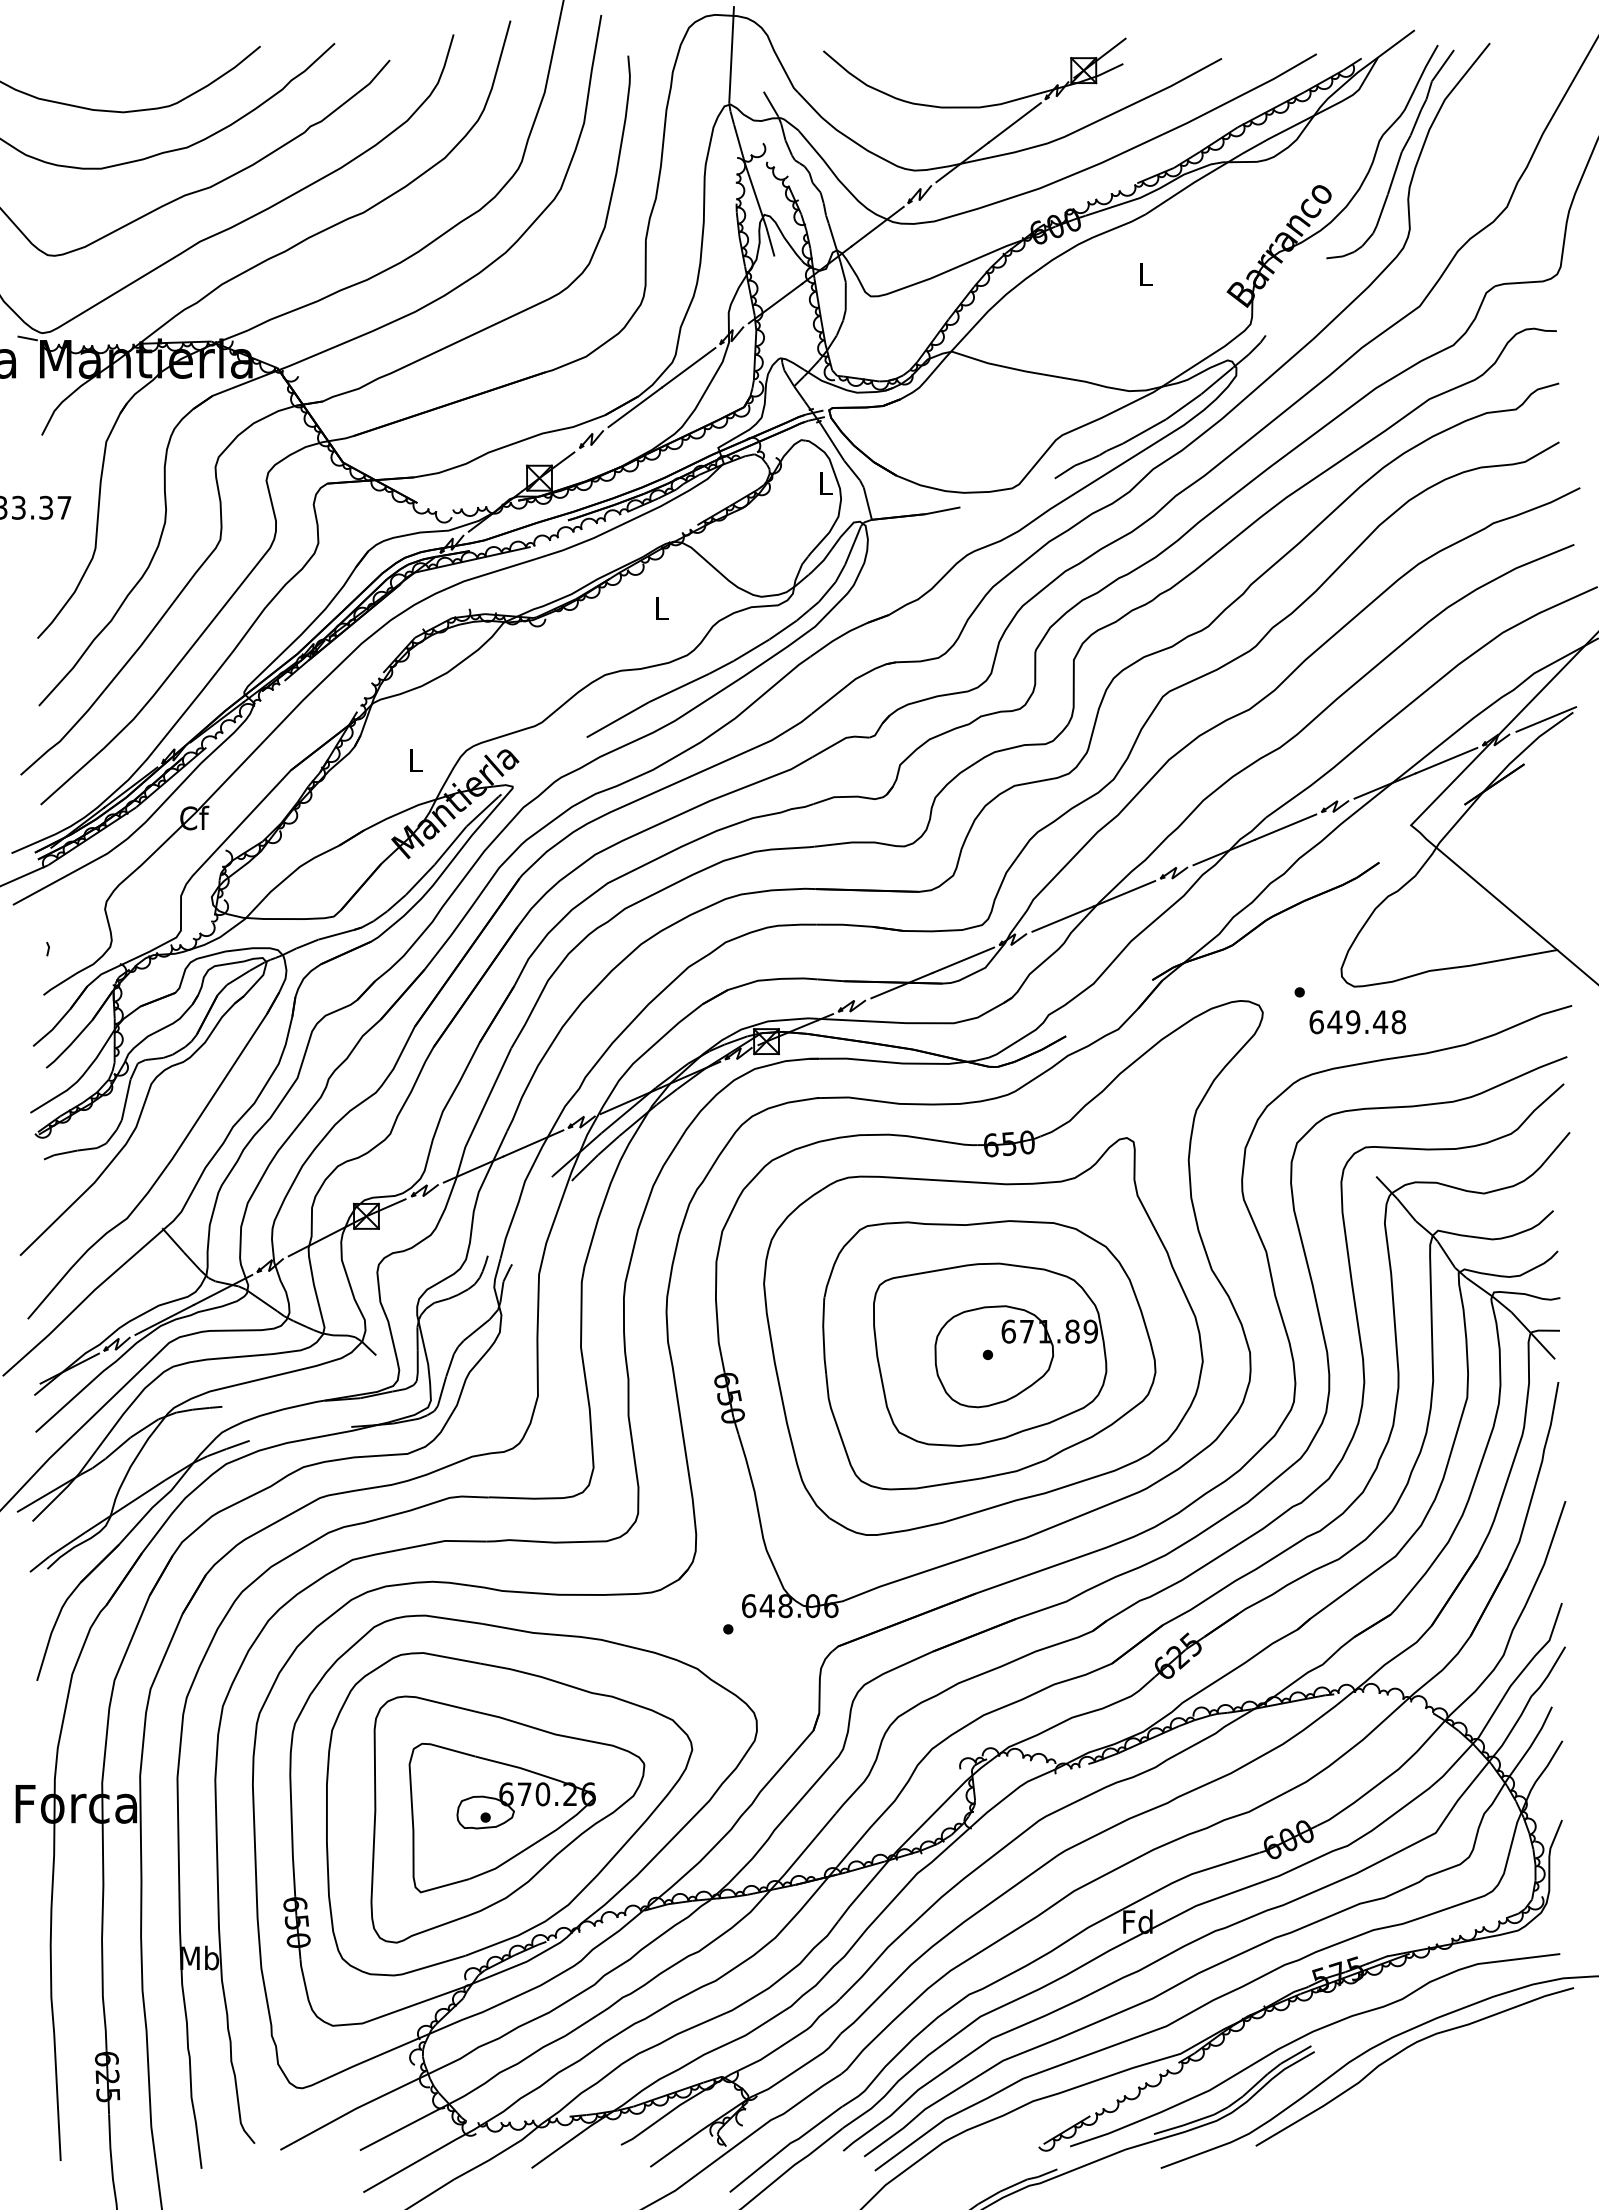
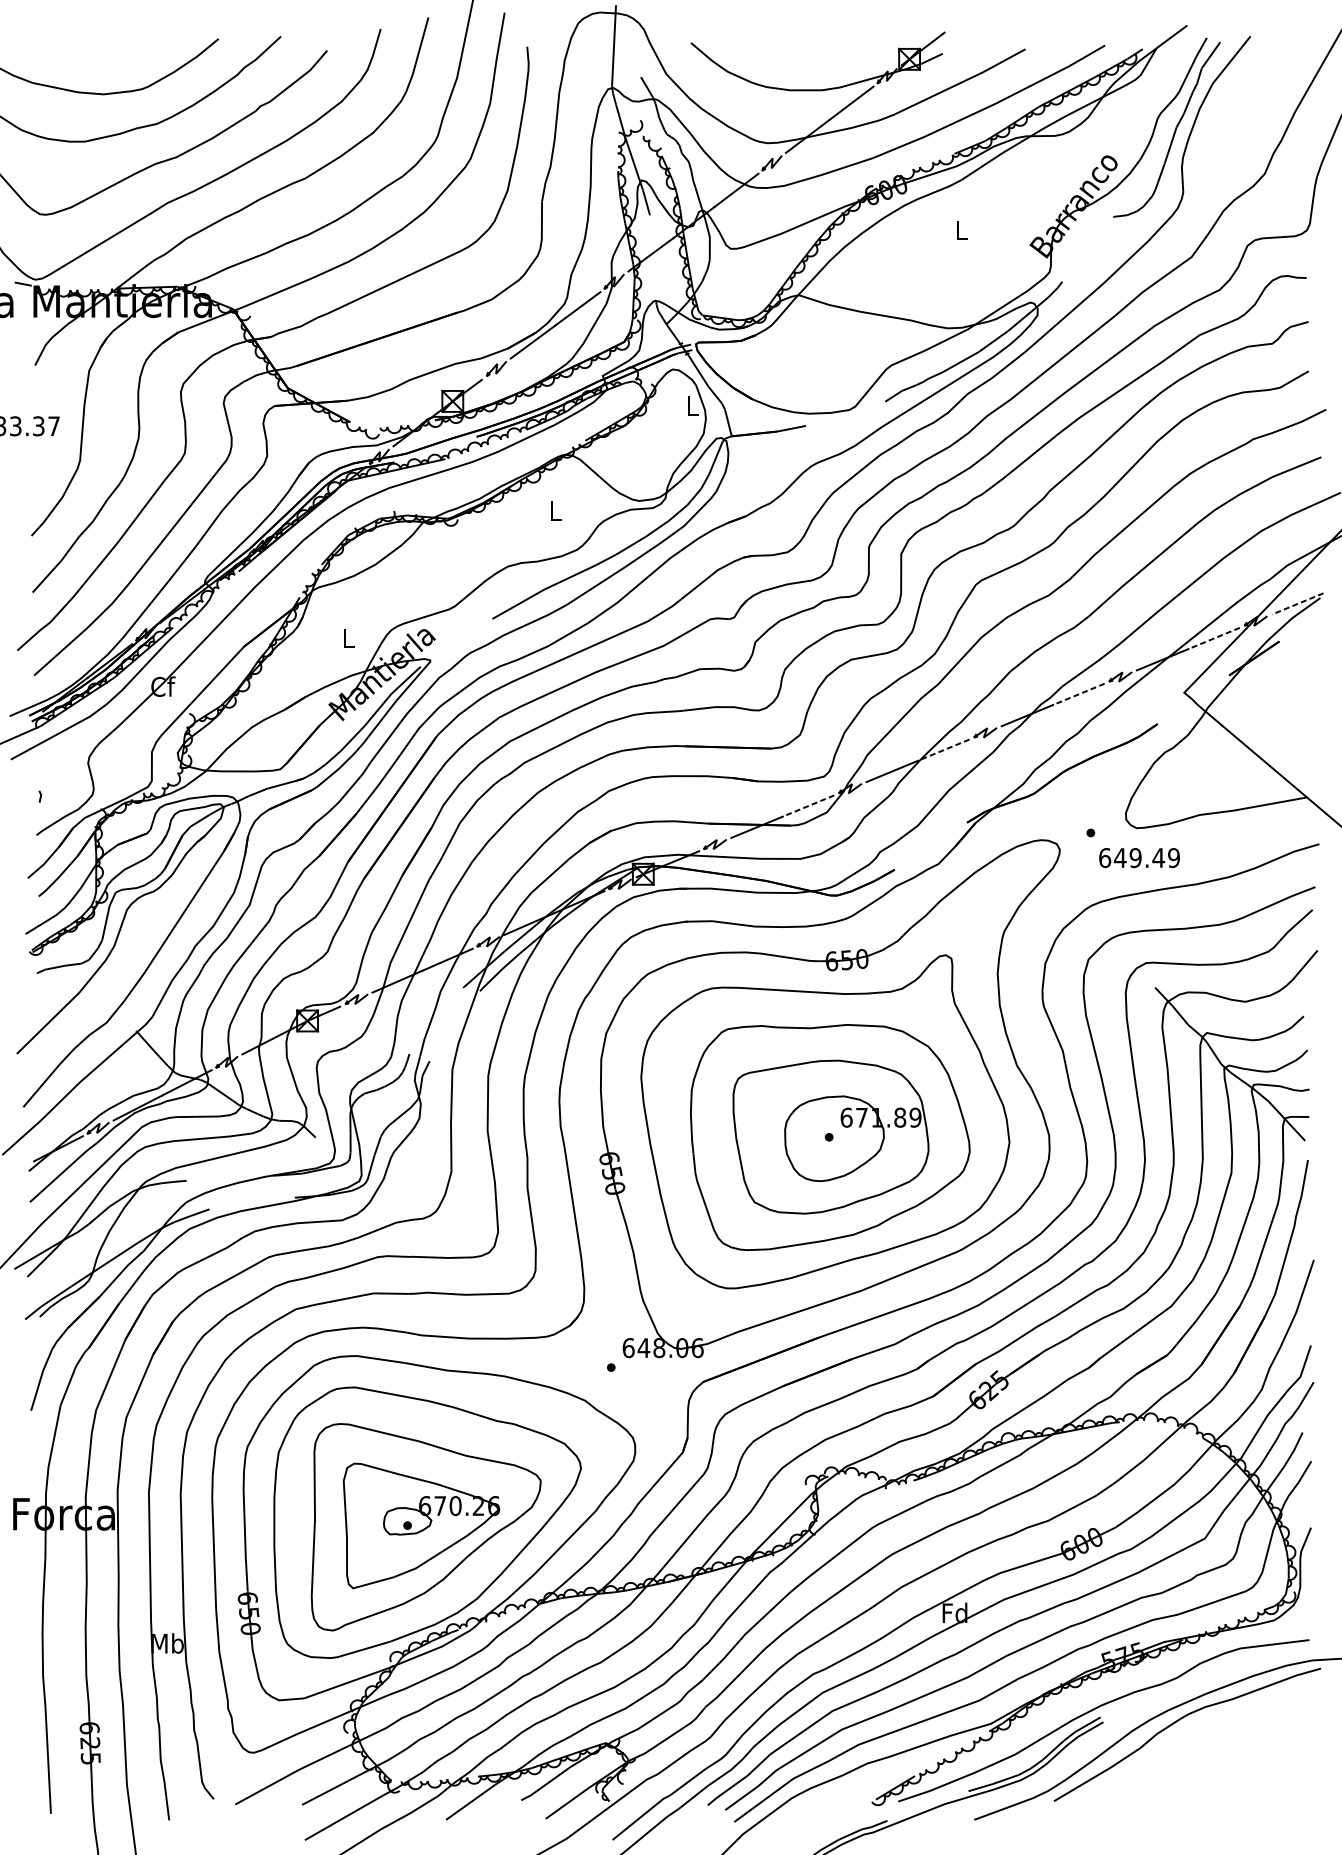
line: (1546, 719) -> (1297, 603), solid -> dashed
line: (1446, 760) -> (1214, 638), solid -> dashed
line: (1285, 827) -> (1078, 694), solid -> dashed
line: (1124, 893) -> (943, 749), solid -> dashed
line: (962, 960) -> (807, 806), solid -> dashed
text: (1398, 1022) -> (1173, 858), 649.48 -> 649.49

